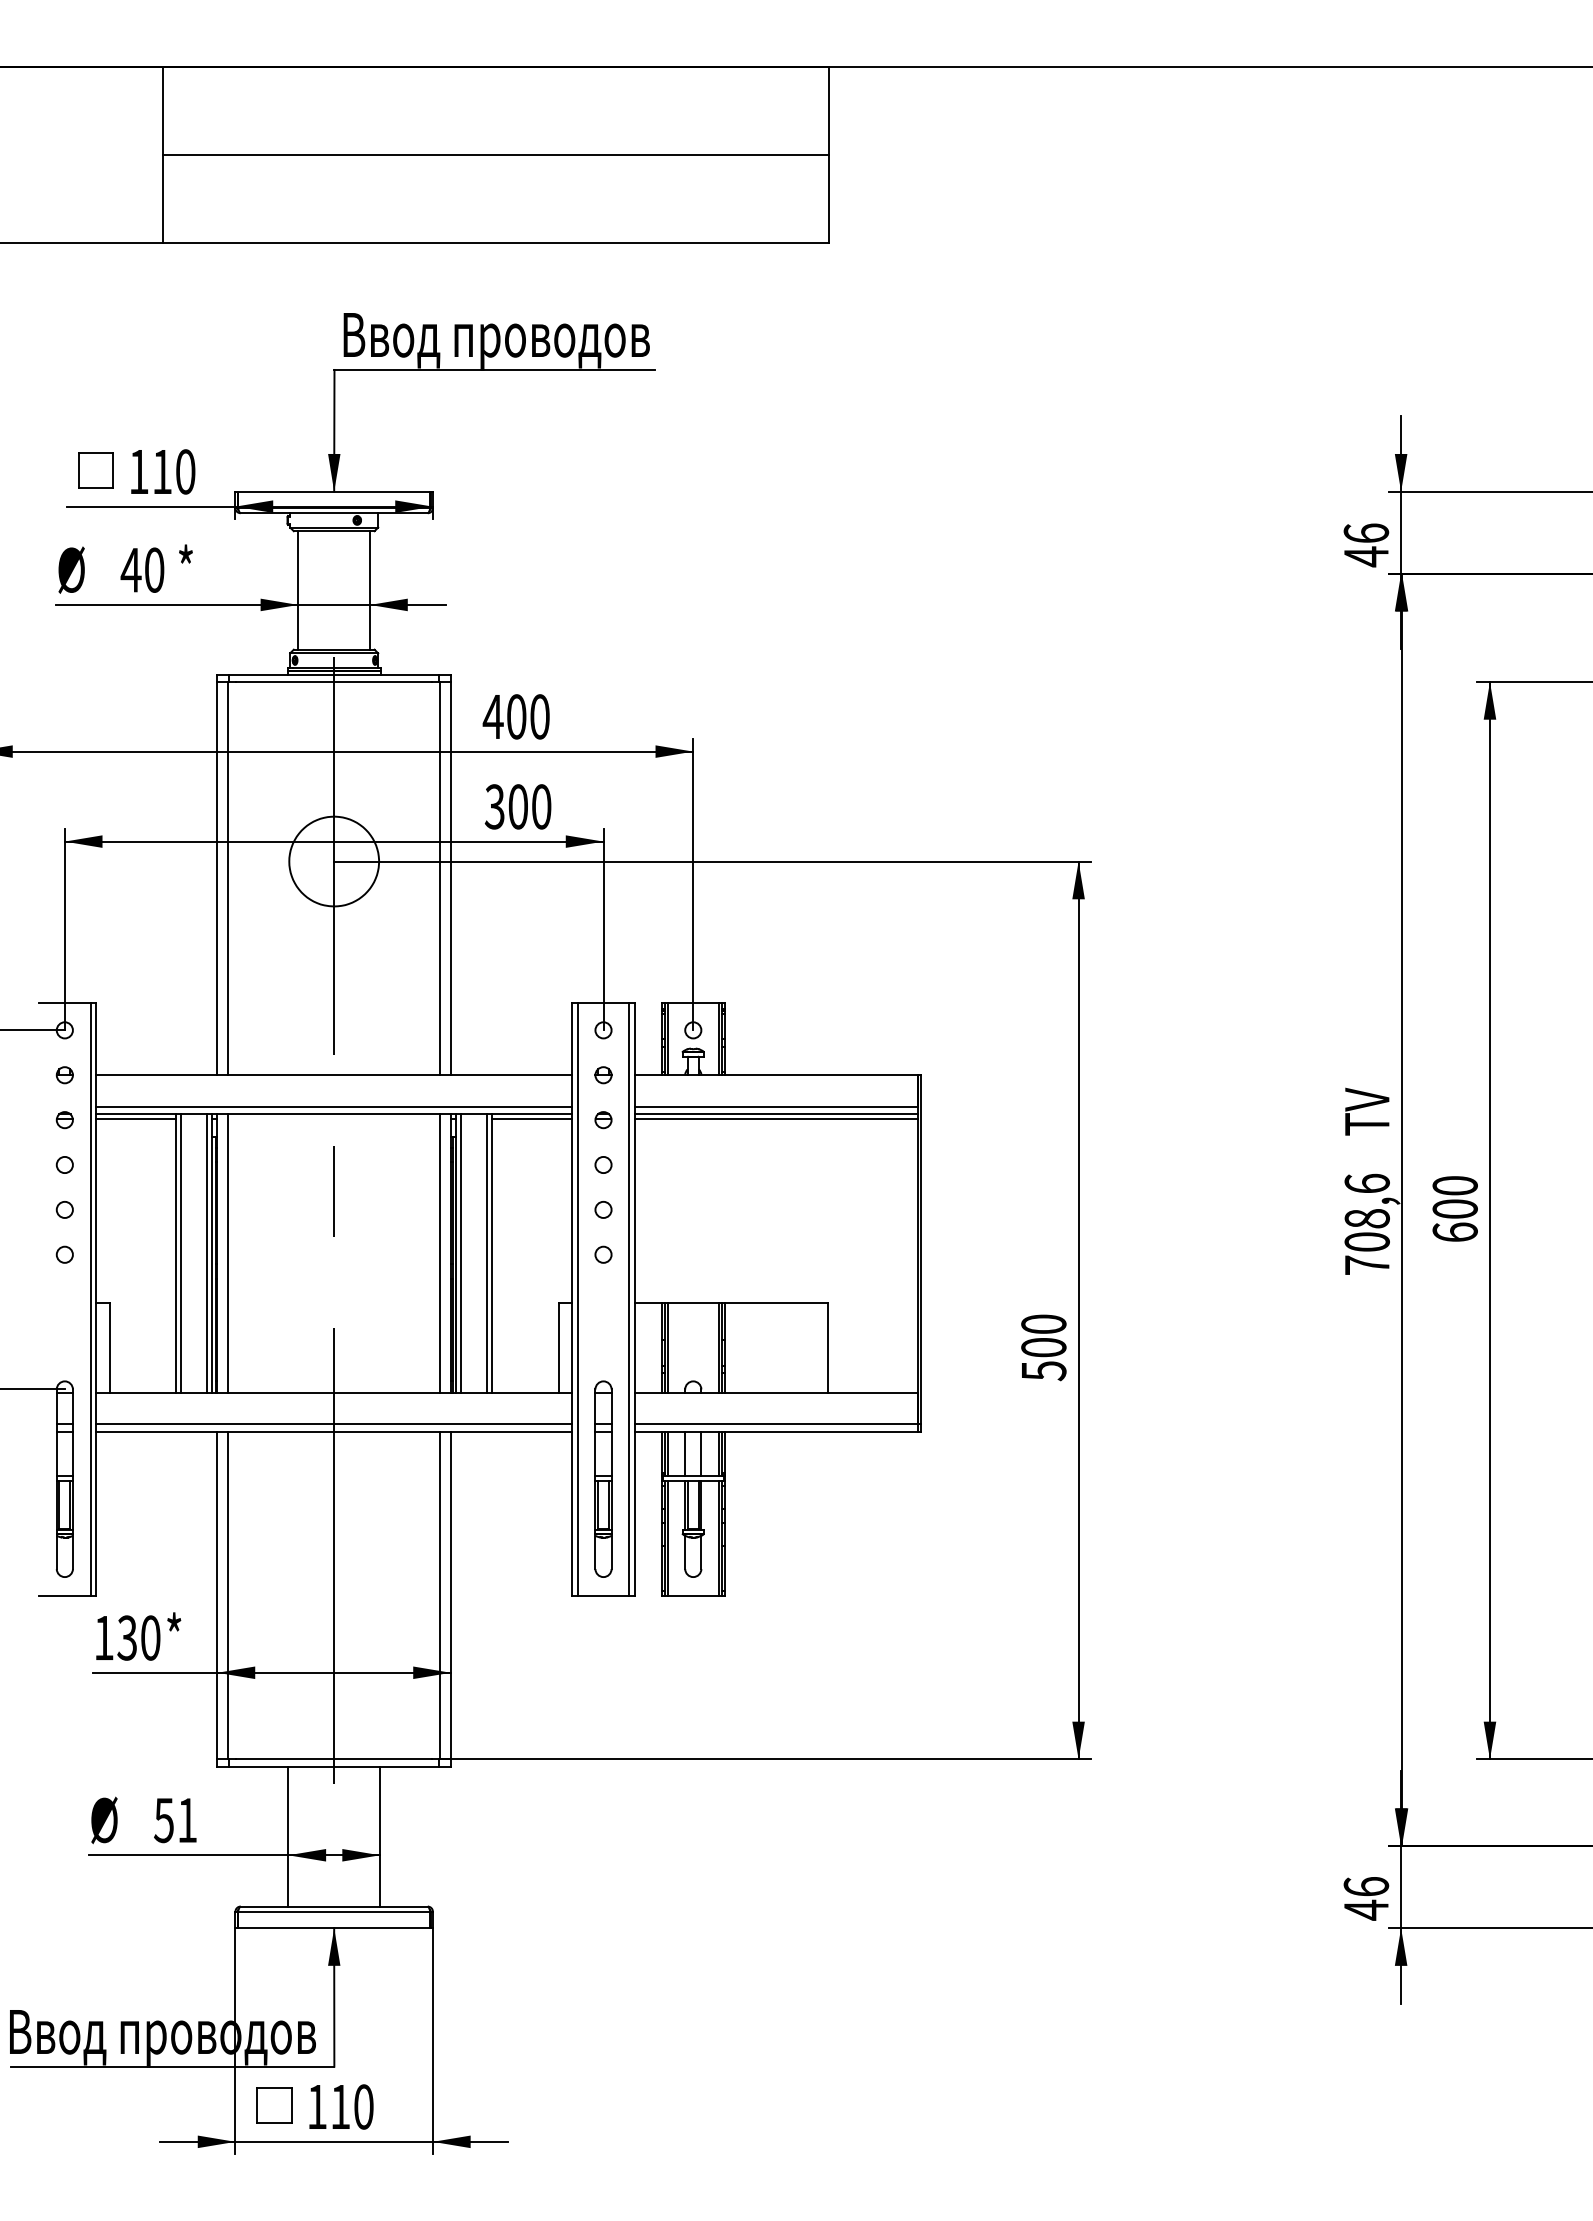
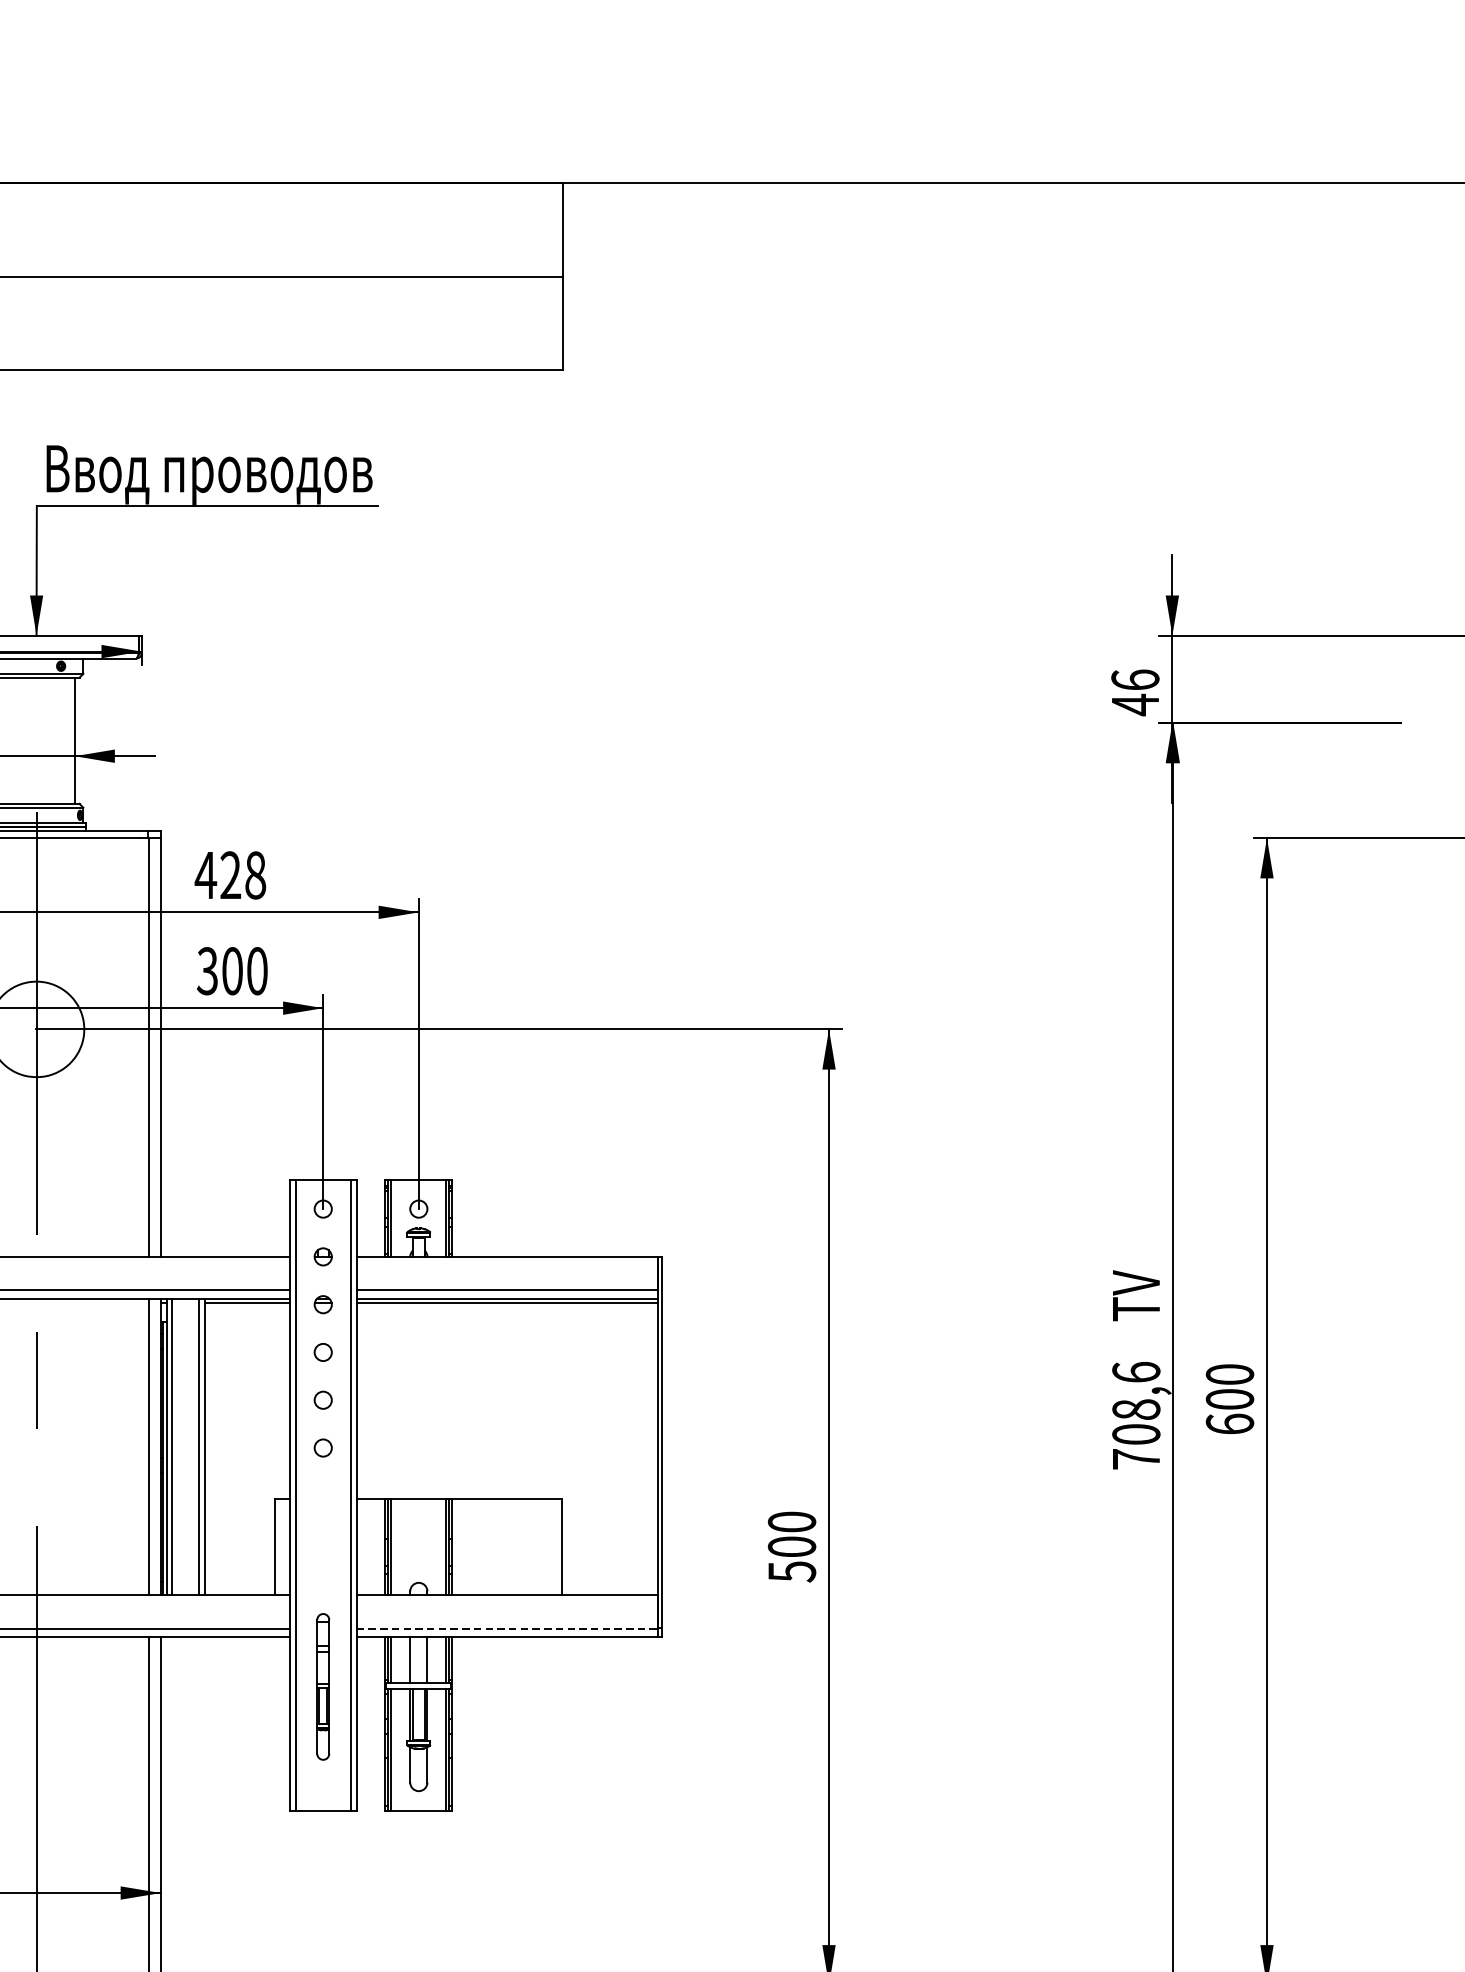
text: (528, 716) -> (243, 874), 400 -> 428
line: (776, 1424) -> (507, 1628), solid -> dashed
part: (603, 1478) -> (323, 1686), size x0.7

